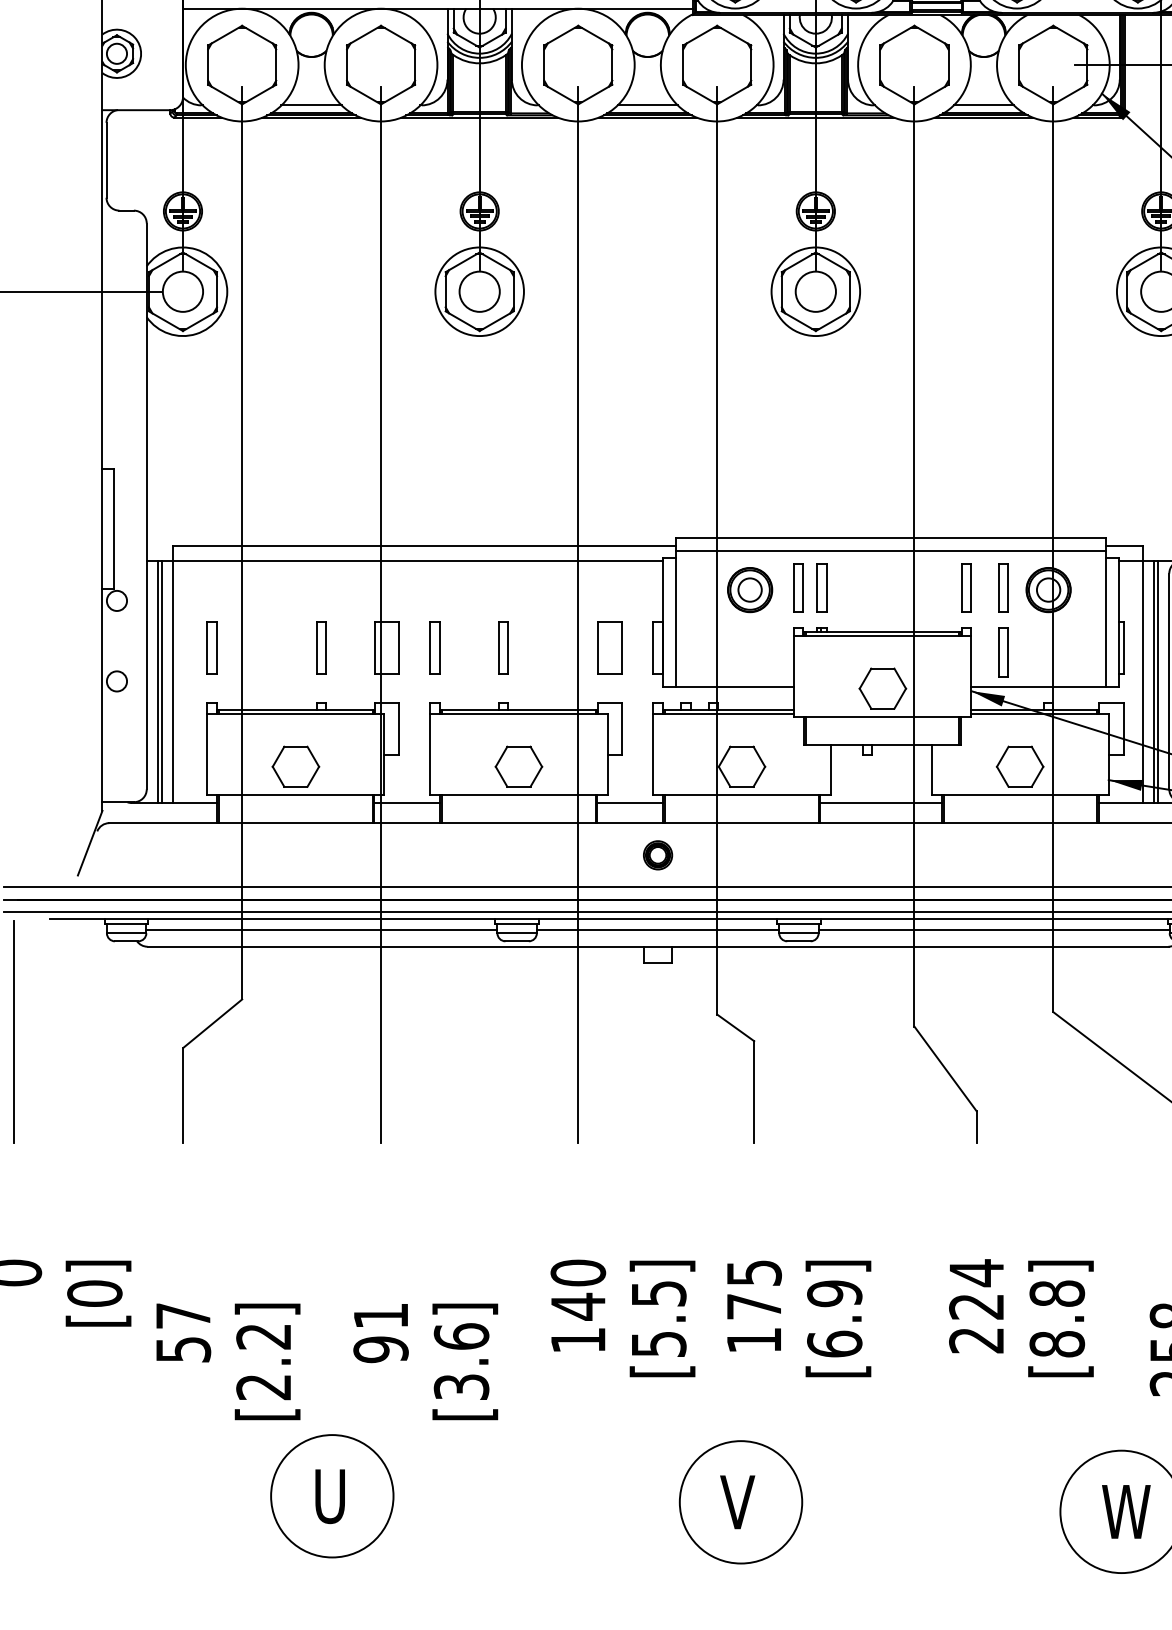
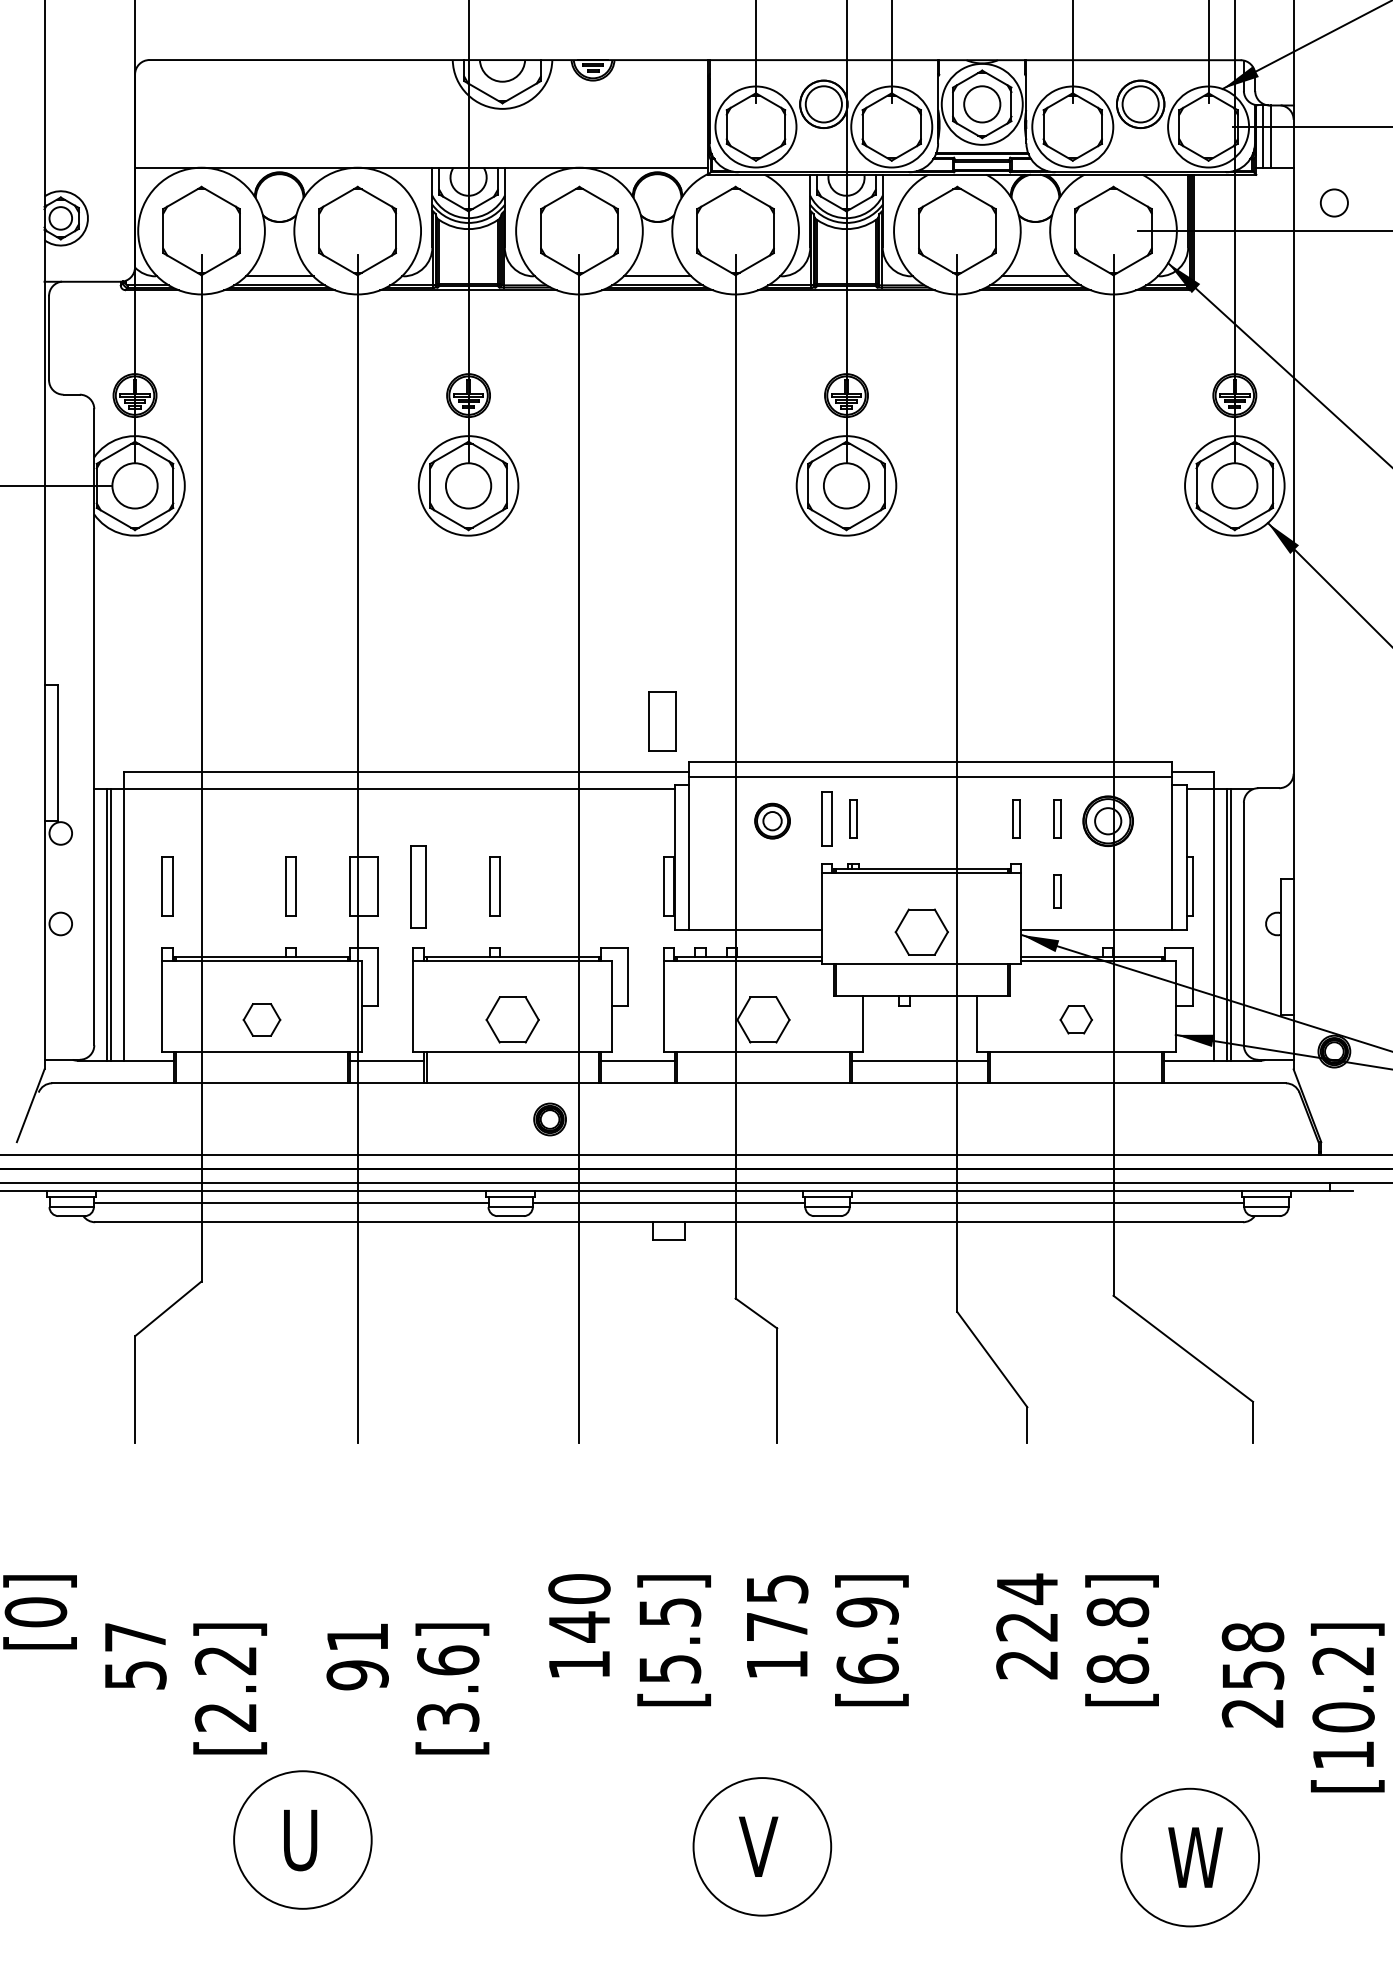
part: (822, 587) -> (853, 818), size x0.7
part: (966, 587) -> (1015, 818), size x0.7
part: (1003, 587) -> (1057, 818), size x0.7
part: (750, 589) -> (772, 820), size x0.7
part: (435, 648) -> (418, 886), size x1.4
part: (609, 648) -> (662, 721), moved
part: (1003, 652) -> (1057, 891), size x0.6
part: (295, 766) -> (261, 1019), size x0.7
part: (1020, 766) -> (1076, 1019), size x0.6
part: (657, 855) -> (549, 1119), moved

